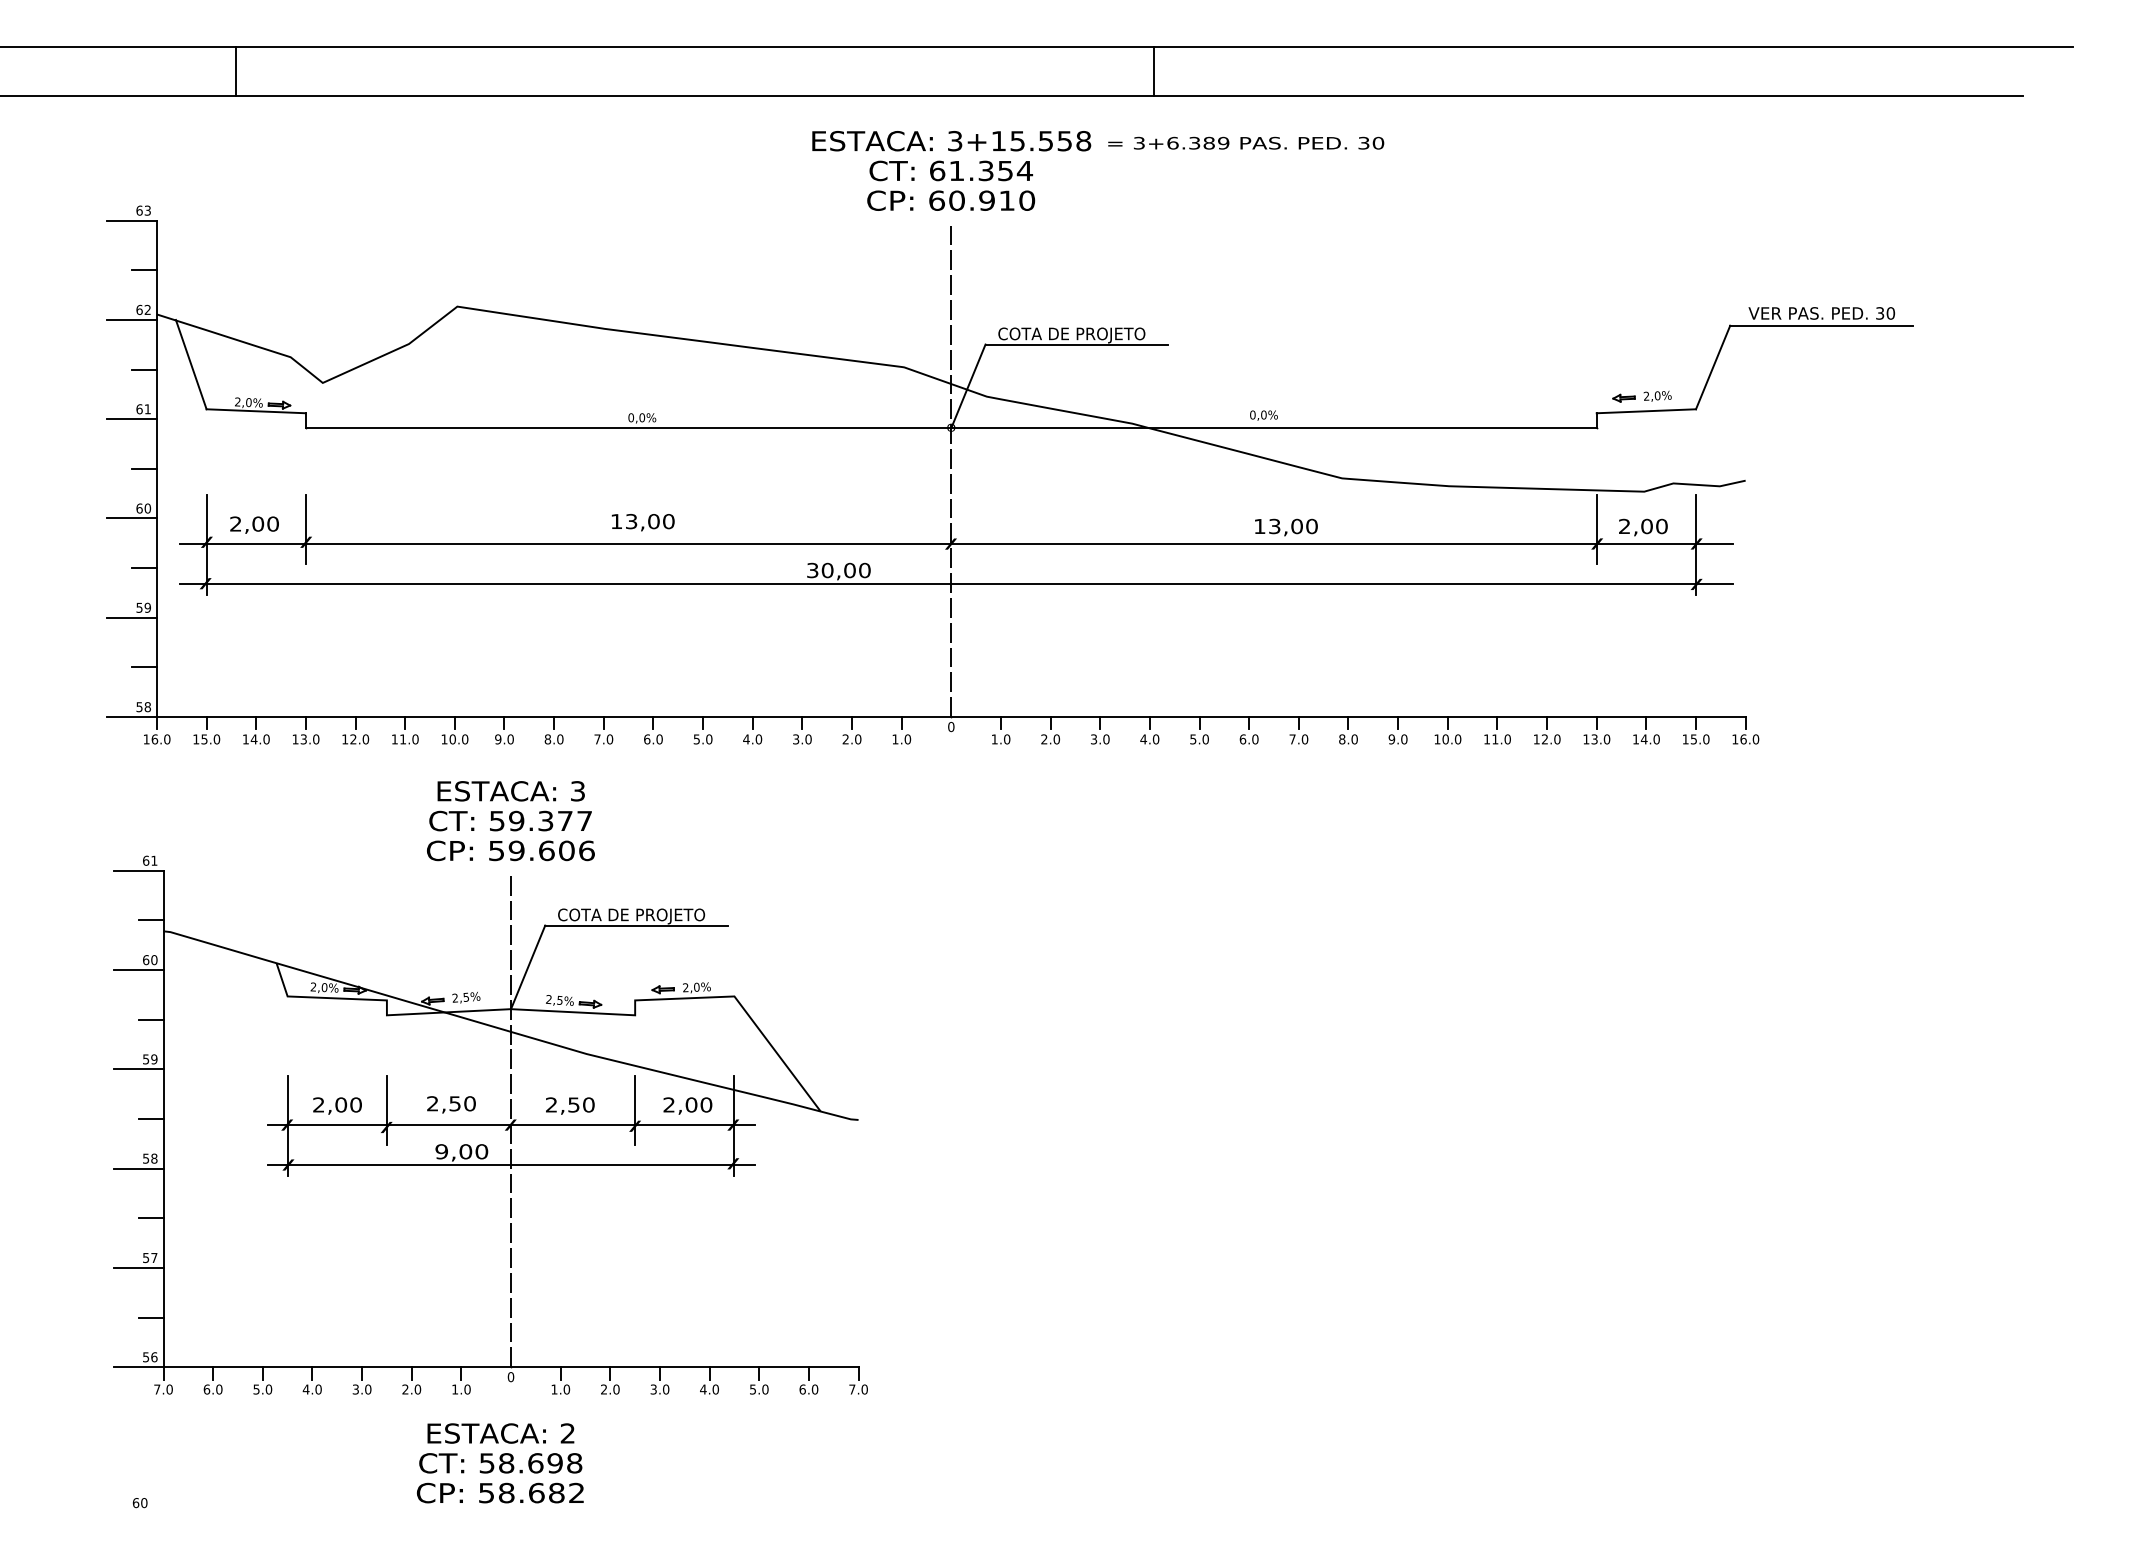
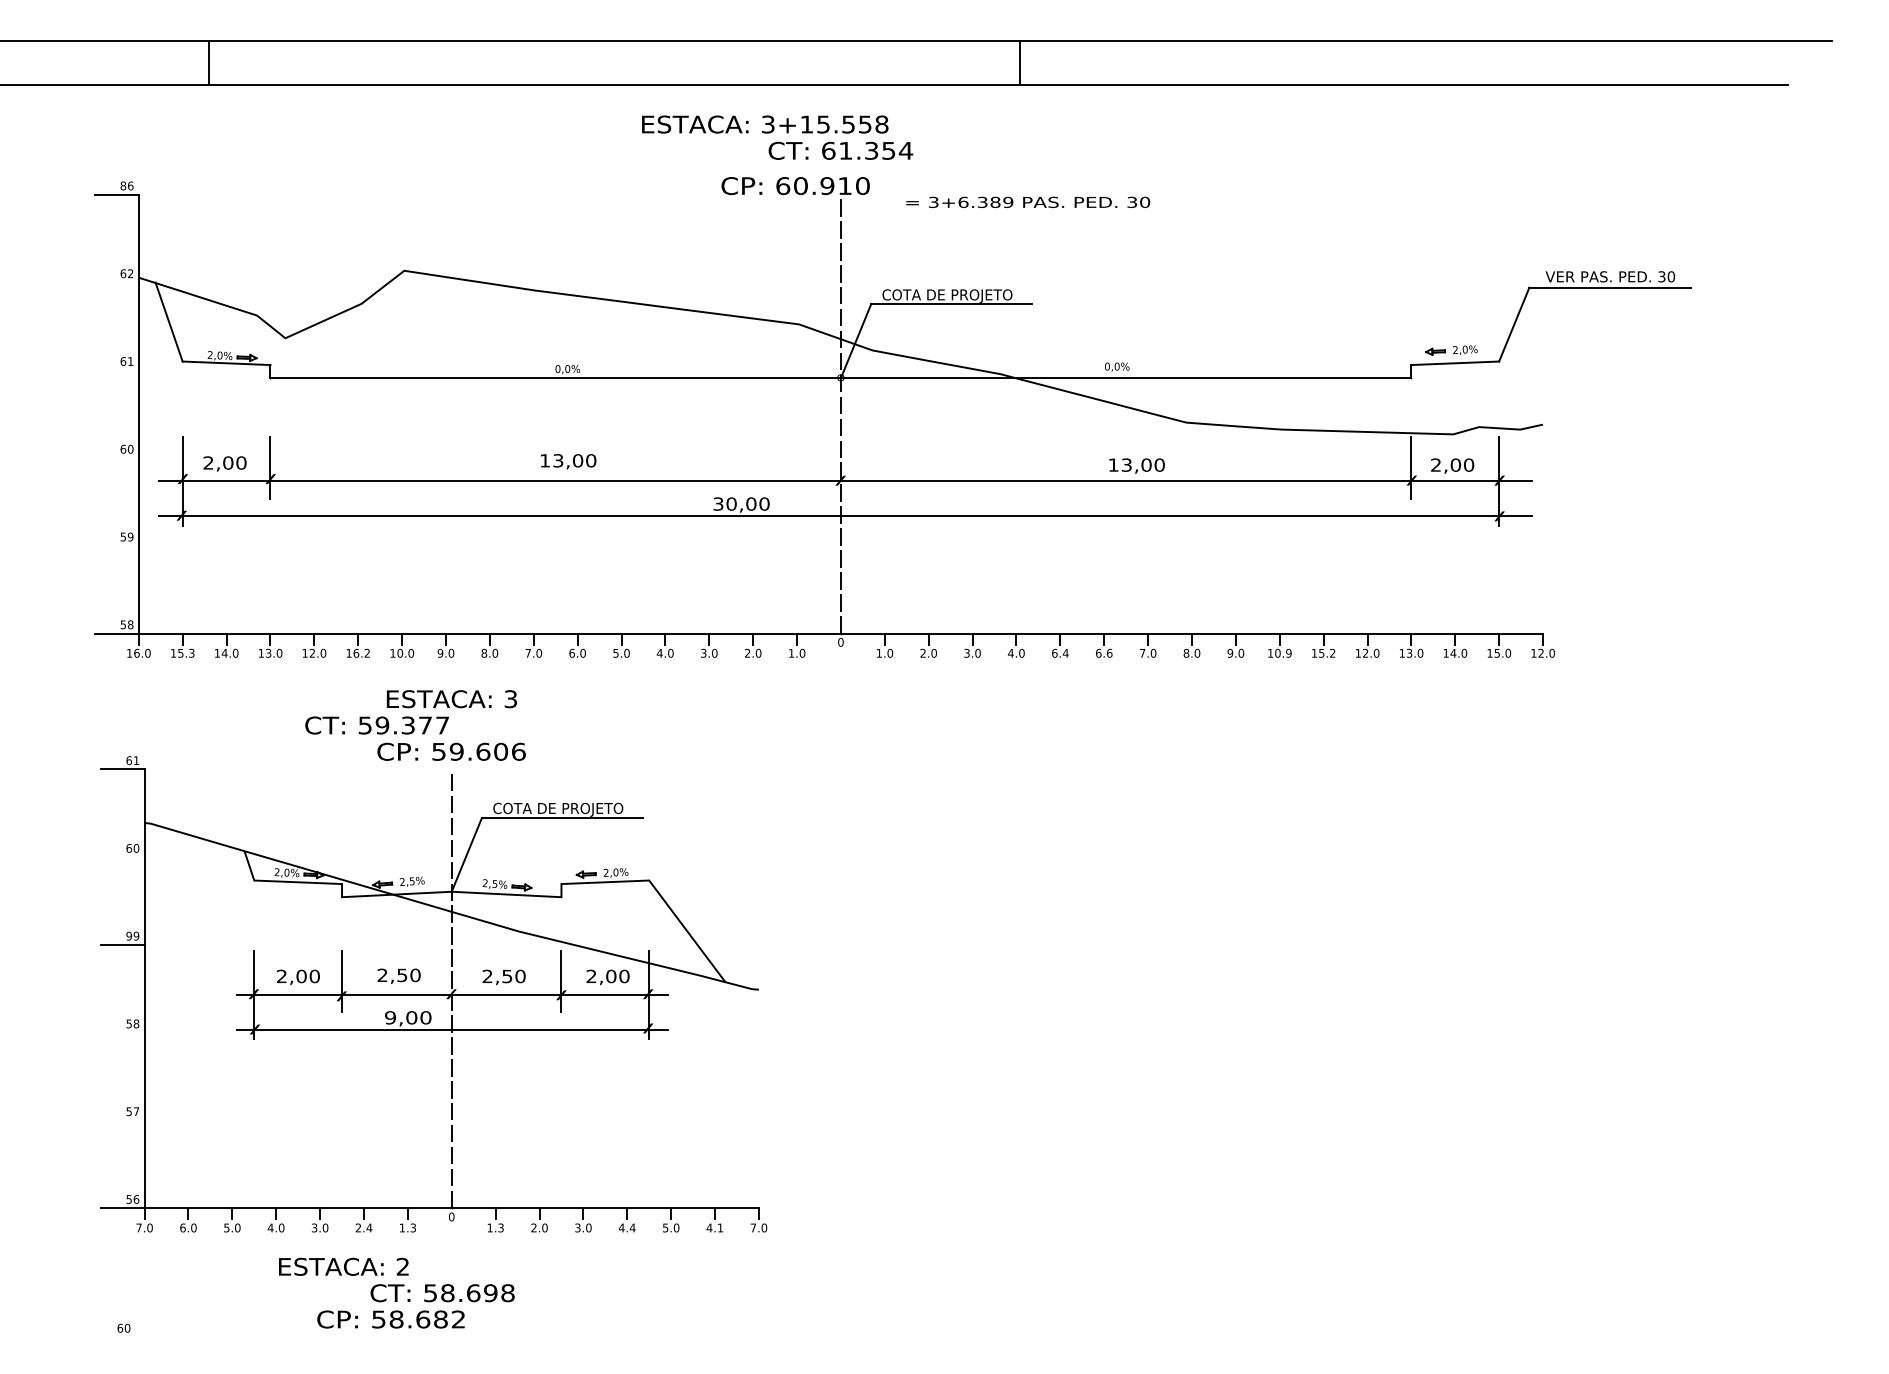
text: (951, 141) -> (765, 124), moved
text: (1246, 142) -> (1028, 201), moved
text: (951, 200) -> (796, 185), moved
text: (143, 210) -> (126, 185), 63 -> 86
line: (144, 270) -> (127, 238), removed
line: (131, 319) -> (116, 282), removed
line: (144, 369) -> (127, 326), removed
line: (131, 419) -> (116, 370), removed
line: (144, 468) -> (127, 413), removed
line: (131, 518) -> (116, 458), removed
line: (144, 568) -> (127, 502), removed
line: (131, 617) -> (116, 545), removed
line: (144, 667) -> (127, 589), removed
text: (216, 739) -> (191, 653), 15.0 -> 15.3
text: (409, 739) -> (362, 653), 11.0 -> 16.2
text: (1199, 739) -> (1060, 653), 5.0 -> 6.4
text: (1255, 739) -> (1109, 653), 6.0 -> 6.6
text: (1457, 739) -> (1288, 653), 10.0 -> 10.9
text: (1501, 739) -> (1327, 653), 11.0 -> 15.2
text: (1743, 739) -> (1541, 653), 16.0 -> 12.0
text: (510, 820) -> (377, 725), moved
line: (150, 920) -> (133, 813), removed
line: (138, 970) -> (122, 857), removed
line: (150, 1019) -> (133, 900), removed
text: (145, 1059) -> (128, 936), 59 -> 99
line: (150, 1118) -> (133, 988), removed
line: (138, 1168) -> (122, 1032), removed
line: (150, 1218) -> (133, 1076), removed
line: (138, 1267) -> (122, 1120), removed
line: (150, 1317) -> (133, 1164), removed
text: (417, 1389) -> (369, 1227), 2.0 -> 2.4
text: (467, 1389) -> (413, 1227), 1.0 -> 1.3
text: (566, 1389) -> (500, 1227), 1.0 -> 1.3
text: (715, 1389) -> (632, 1227), 4.0 -> 4.4
text: (808, 1389) -> (714, 1227), 6.0 -> 4.1
text: (500, 1433) -> (343, 1266), moved
text: (500, 1492) -> (391, 1318), moved

